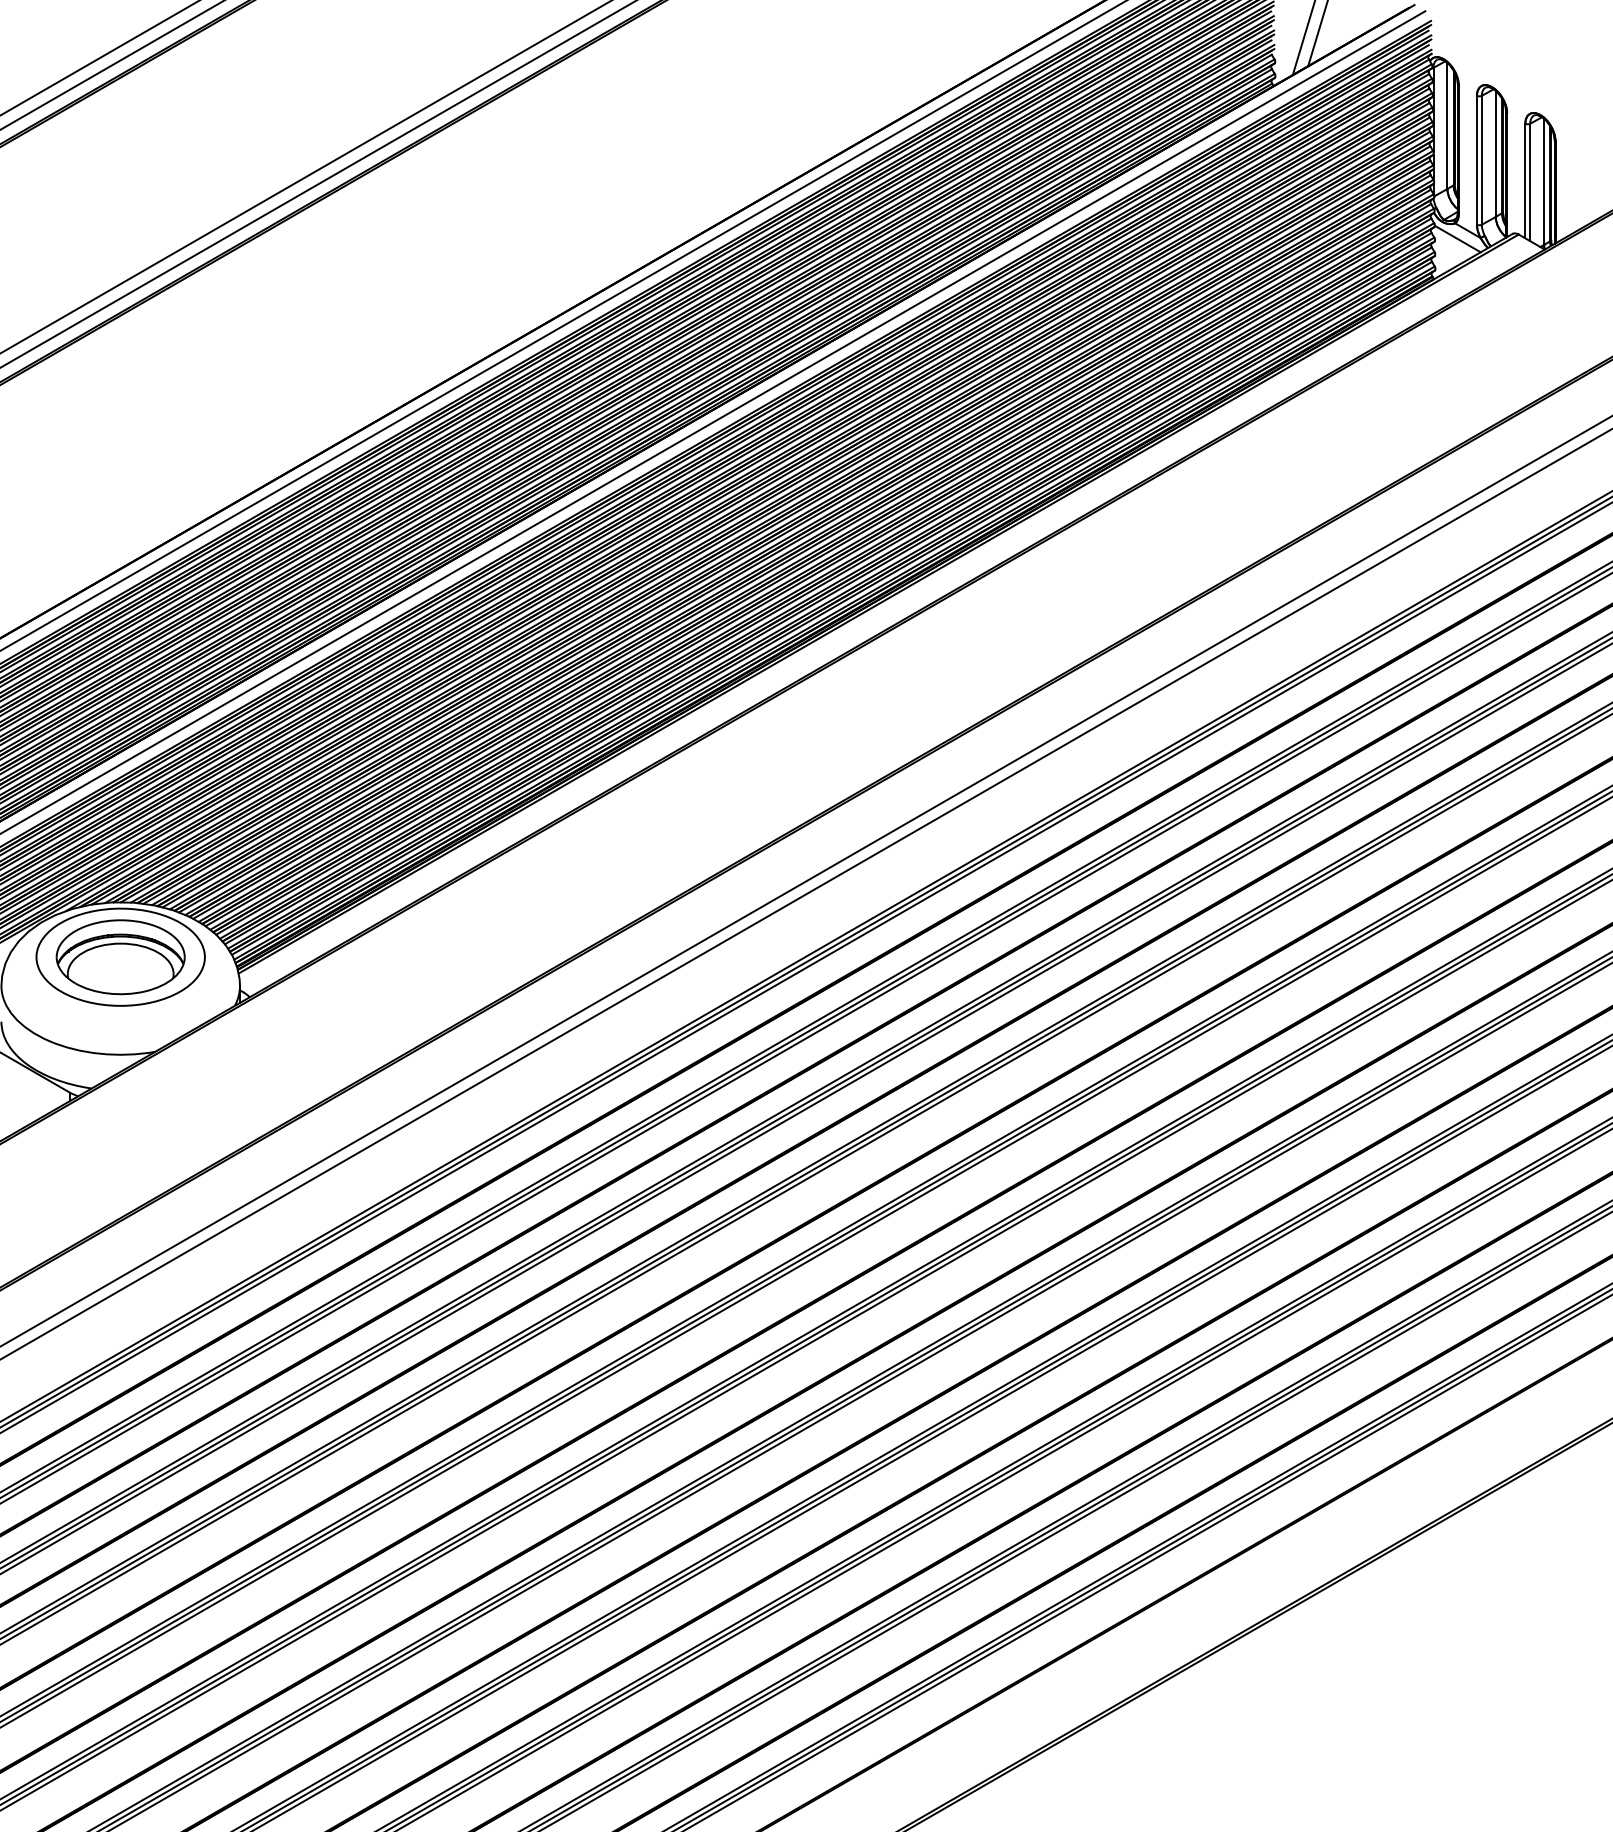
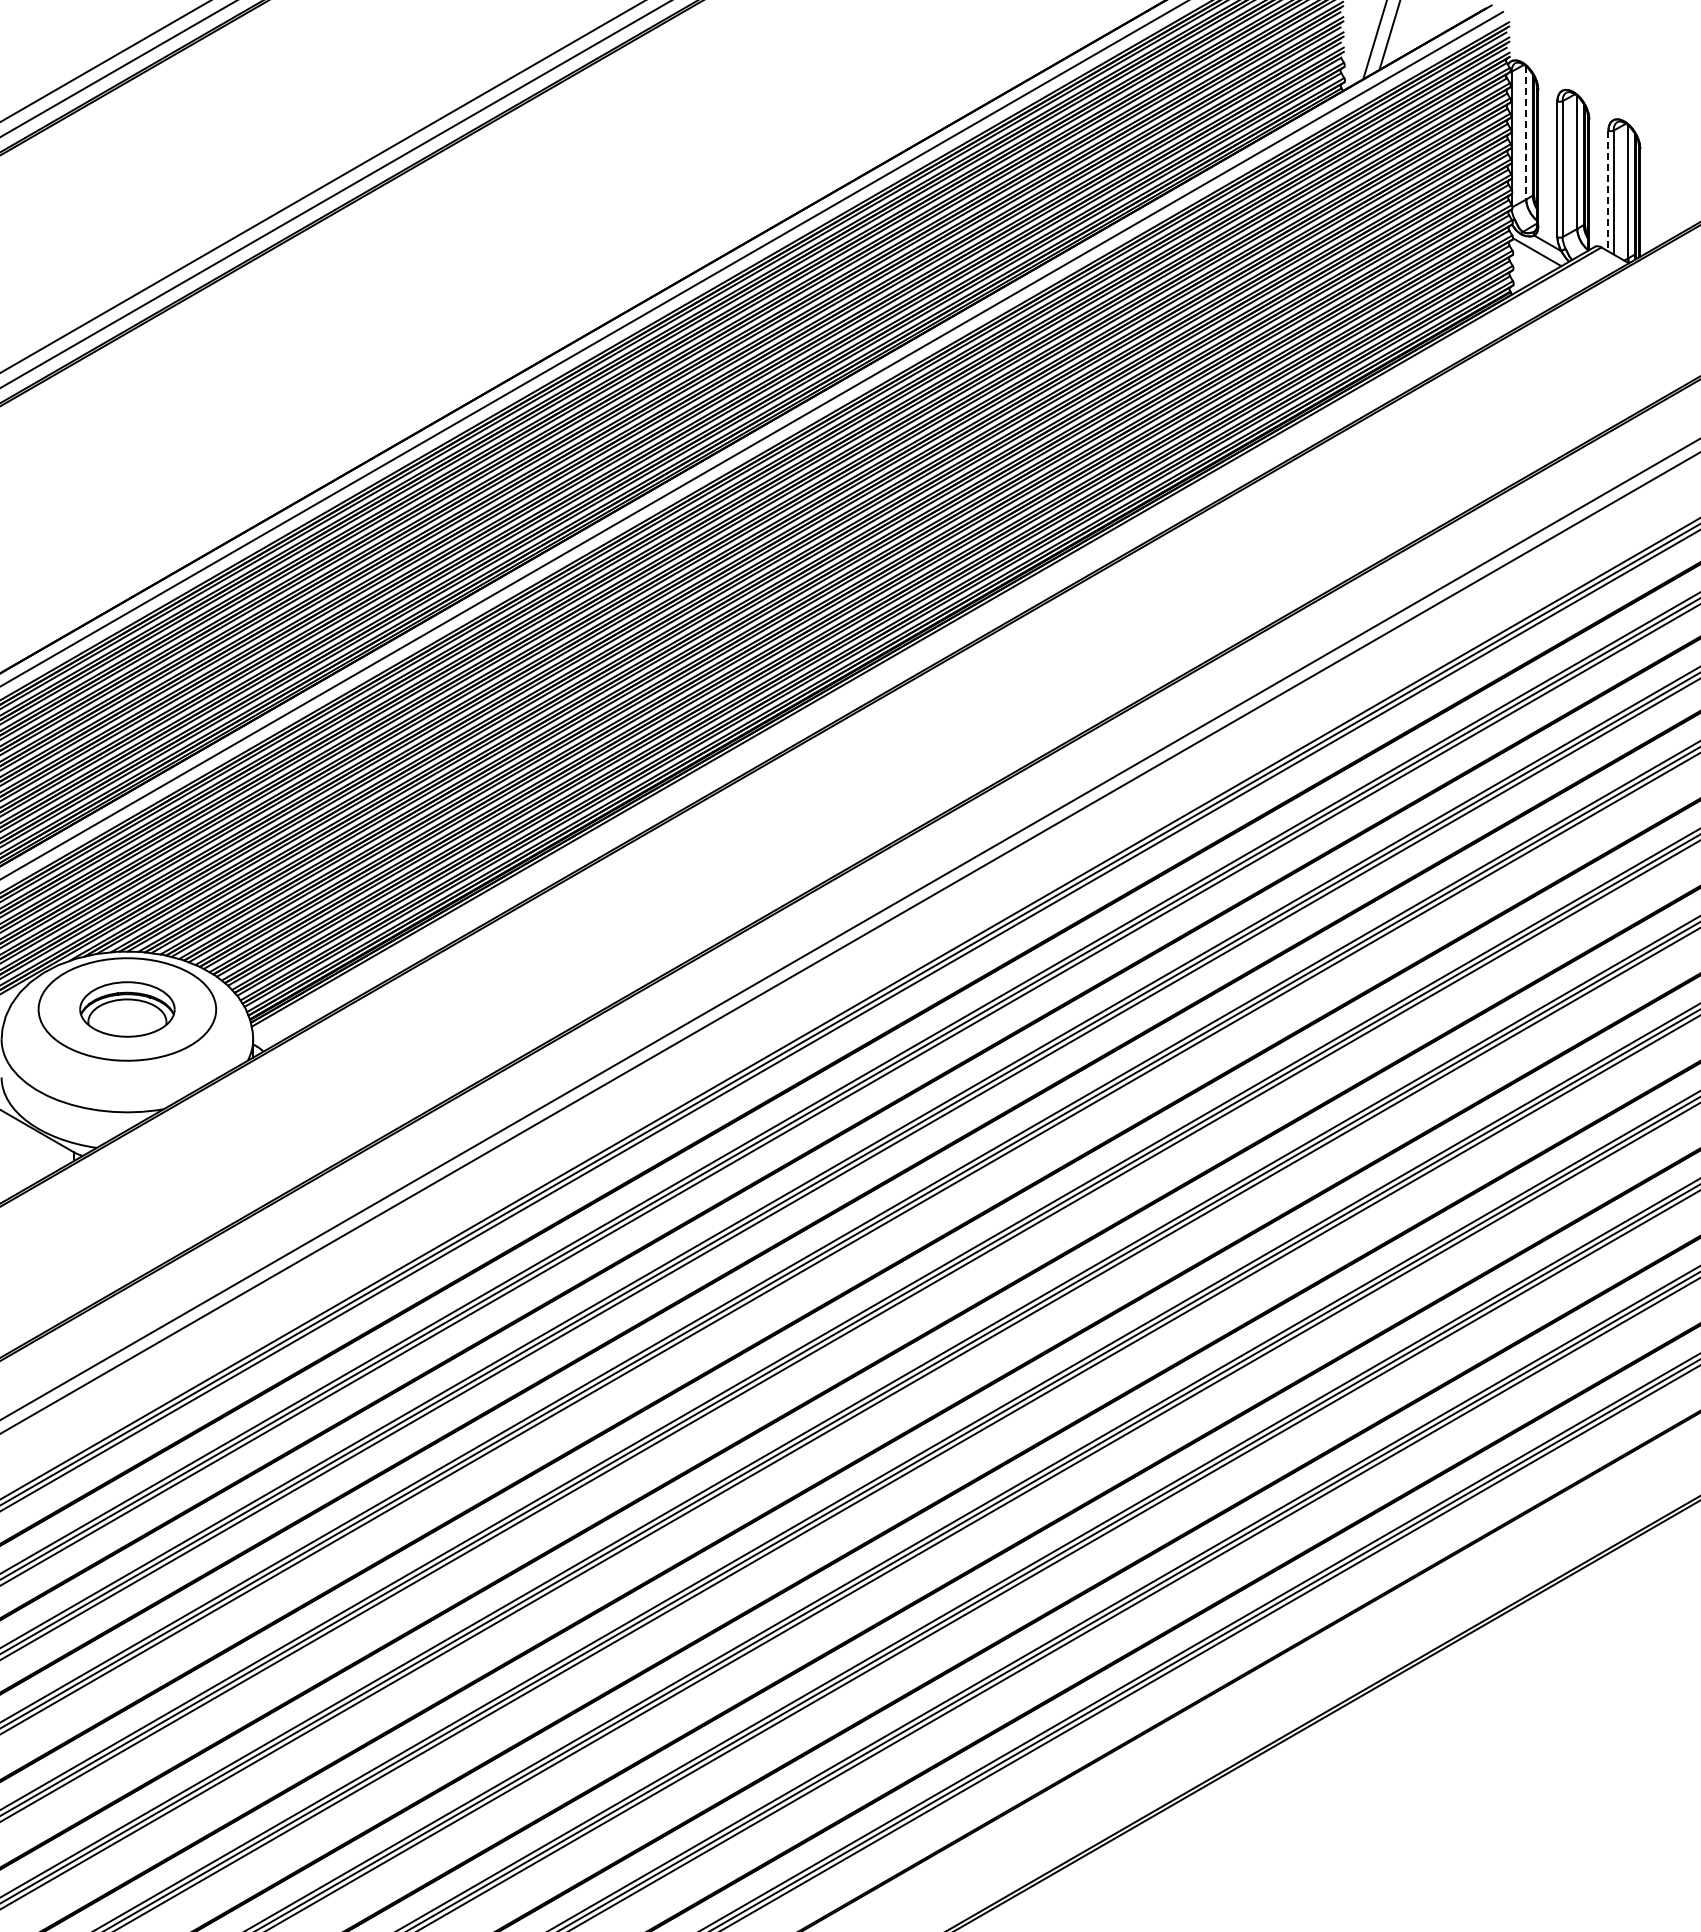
line: (1447, 125) -> (1526, 132), solid -> dashed
line: (1525, 181) -> (1608, 191), solid -> dashed
part: (120, 957) -> (127, 1009), size x0.7

